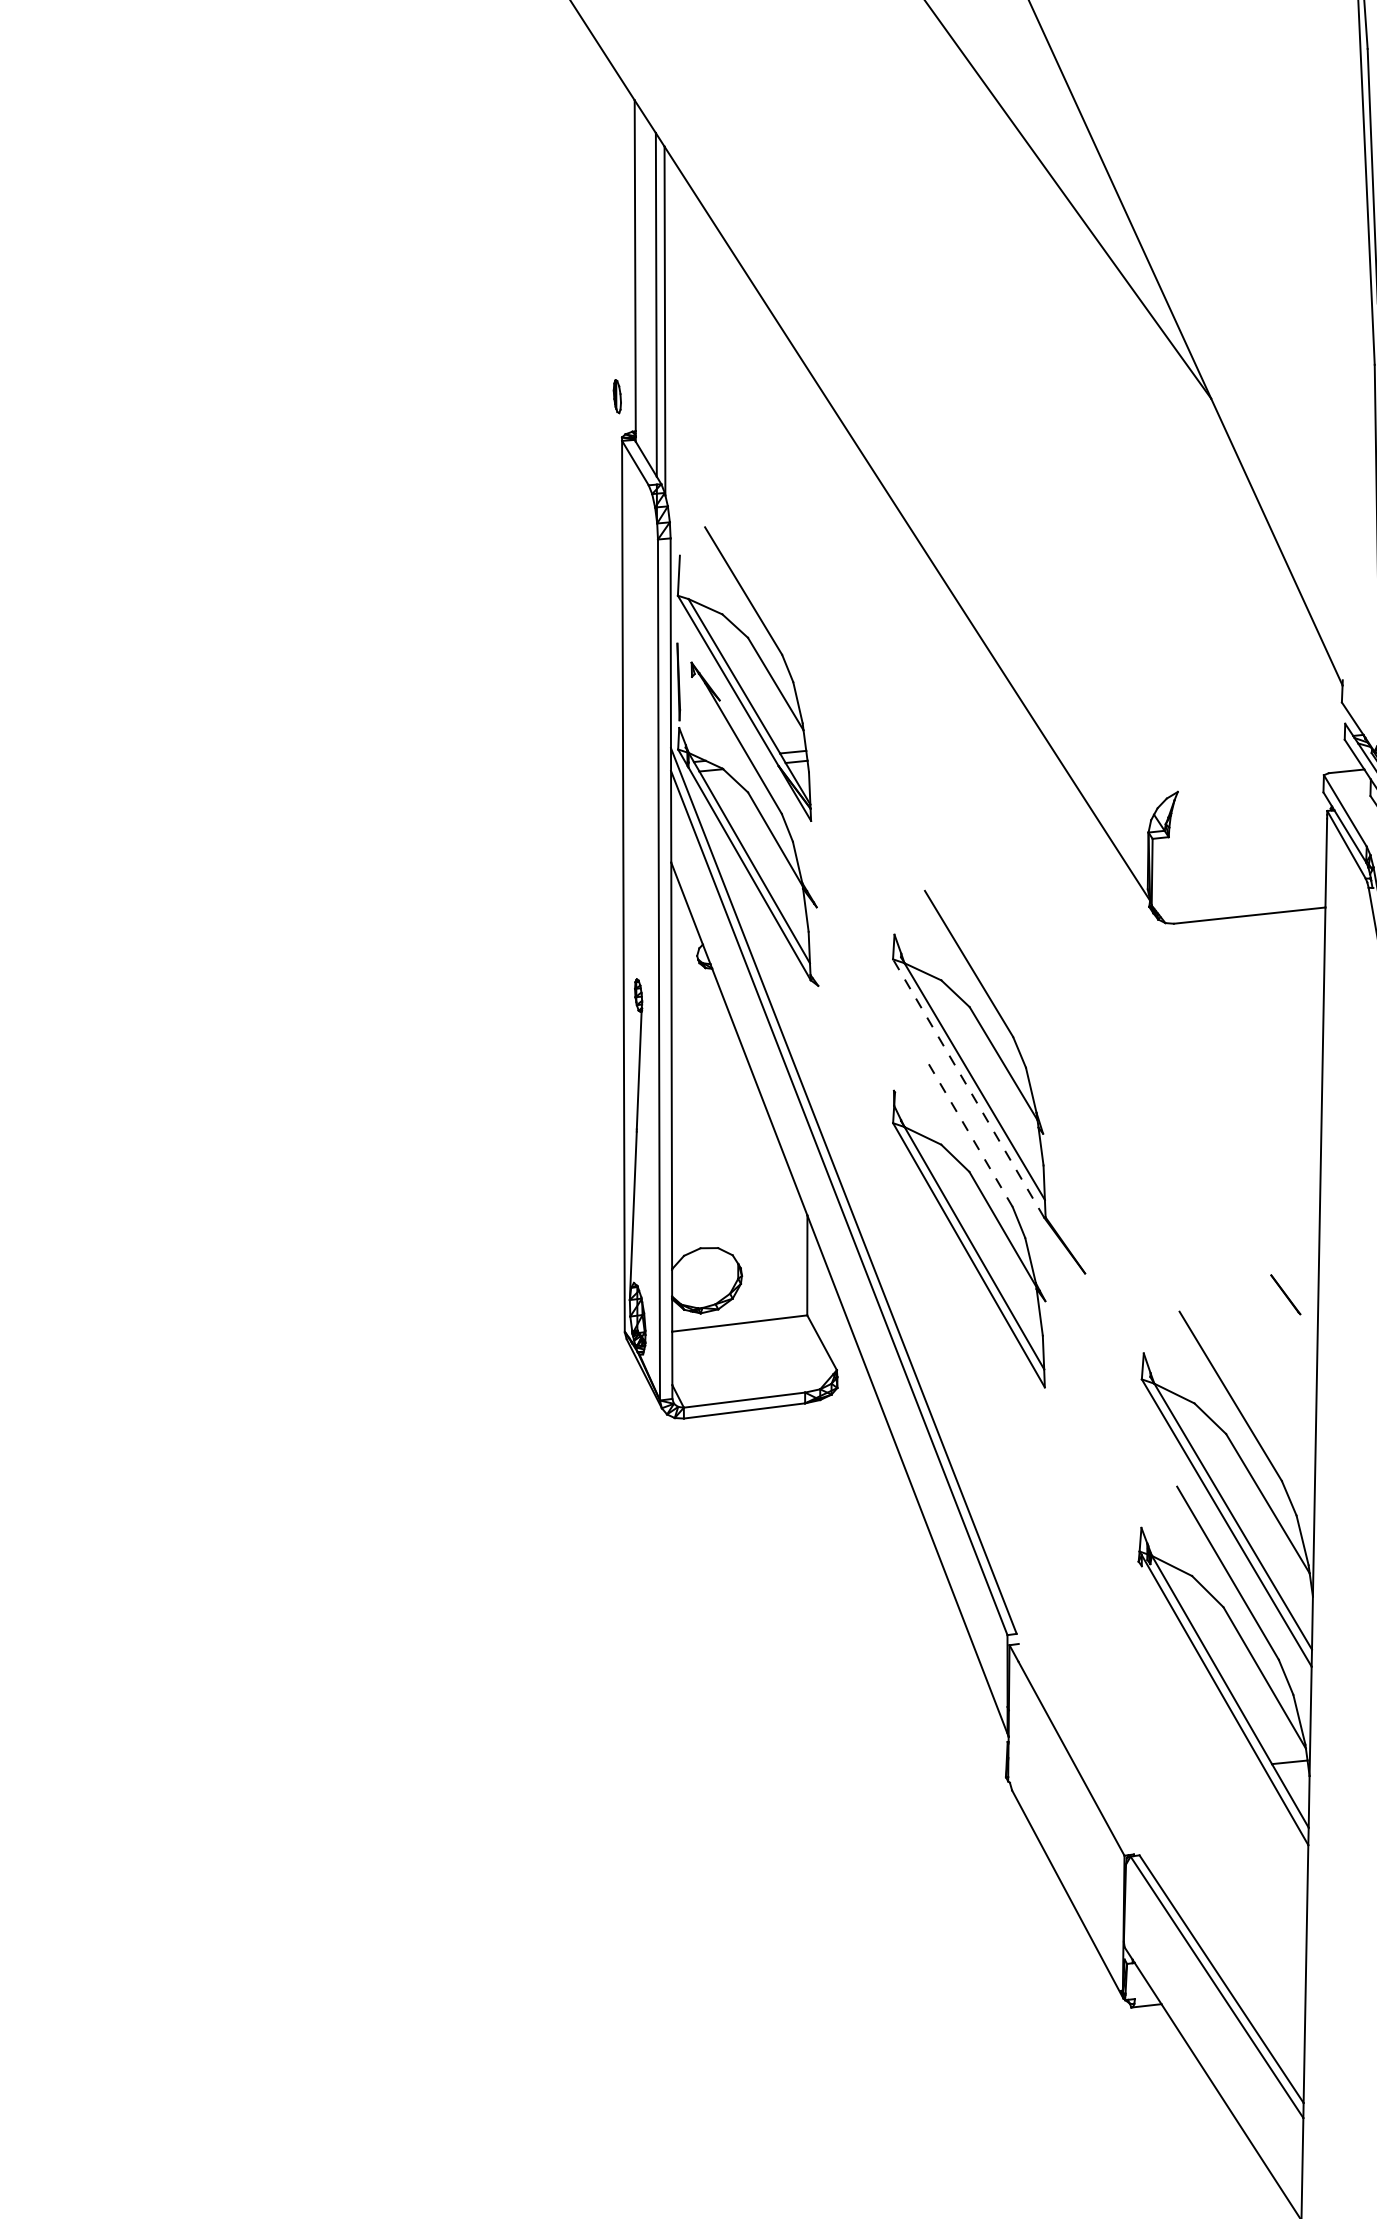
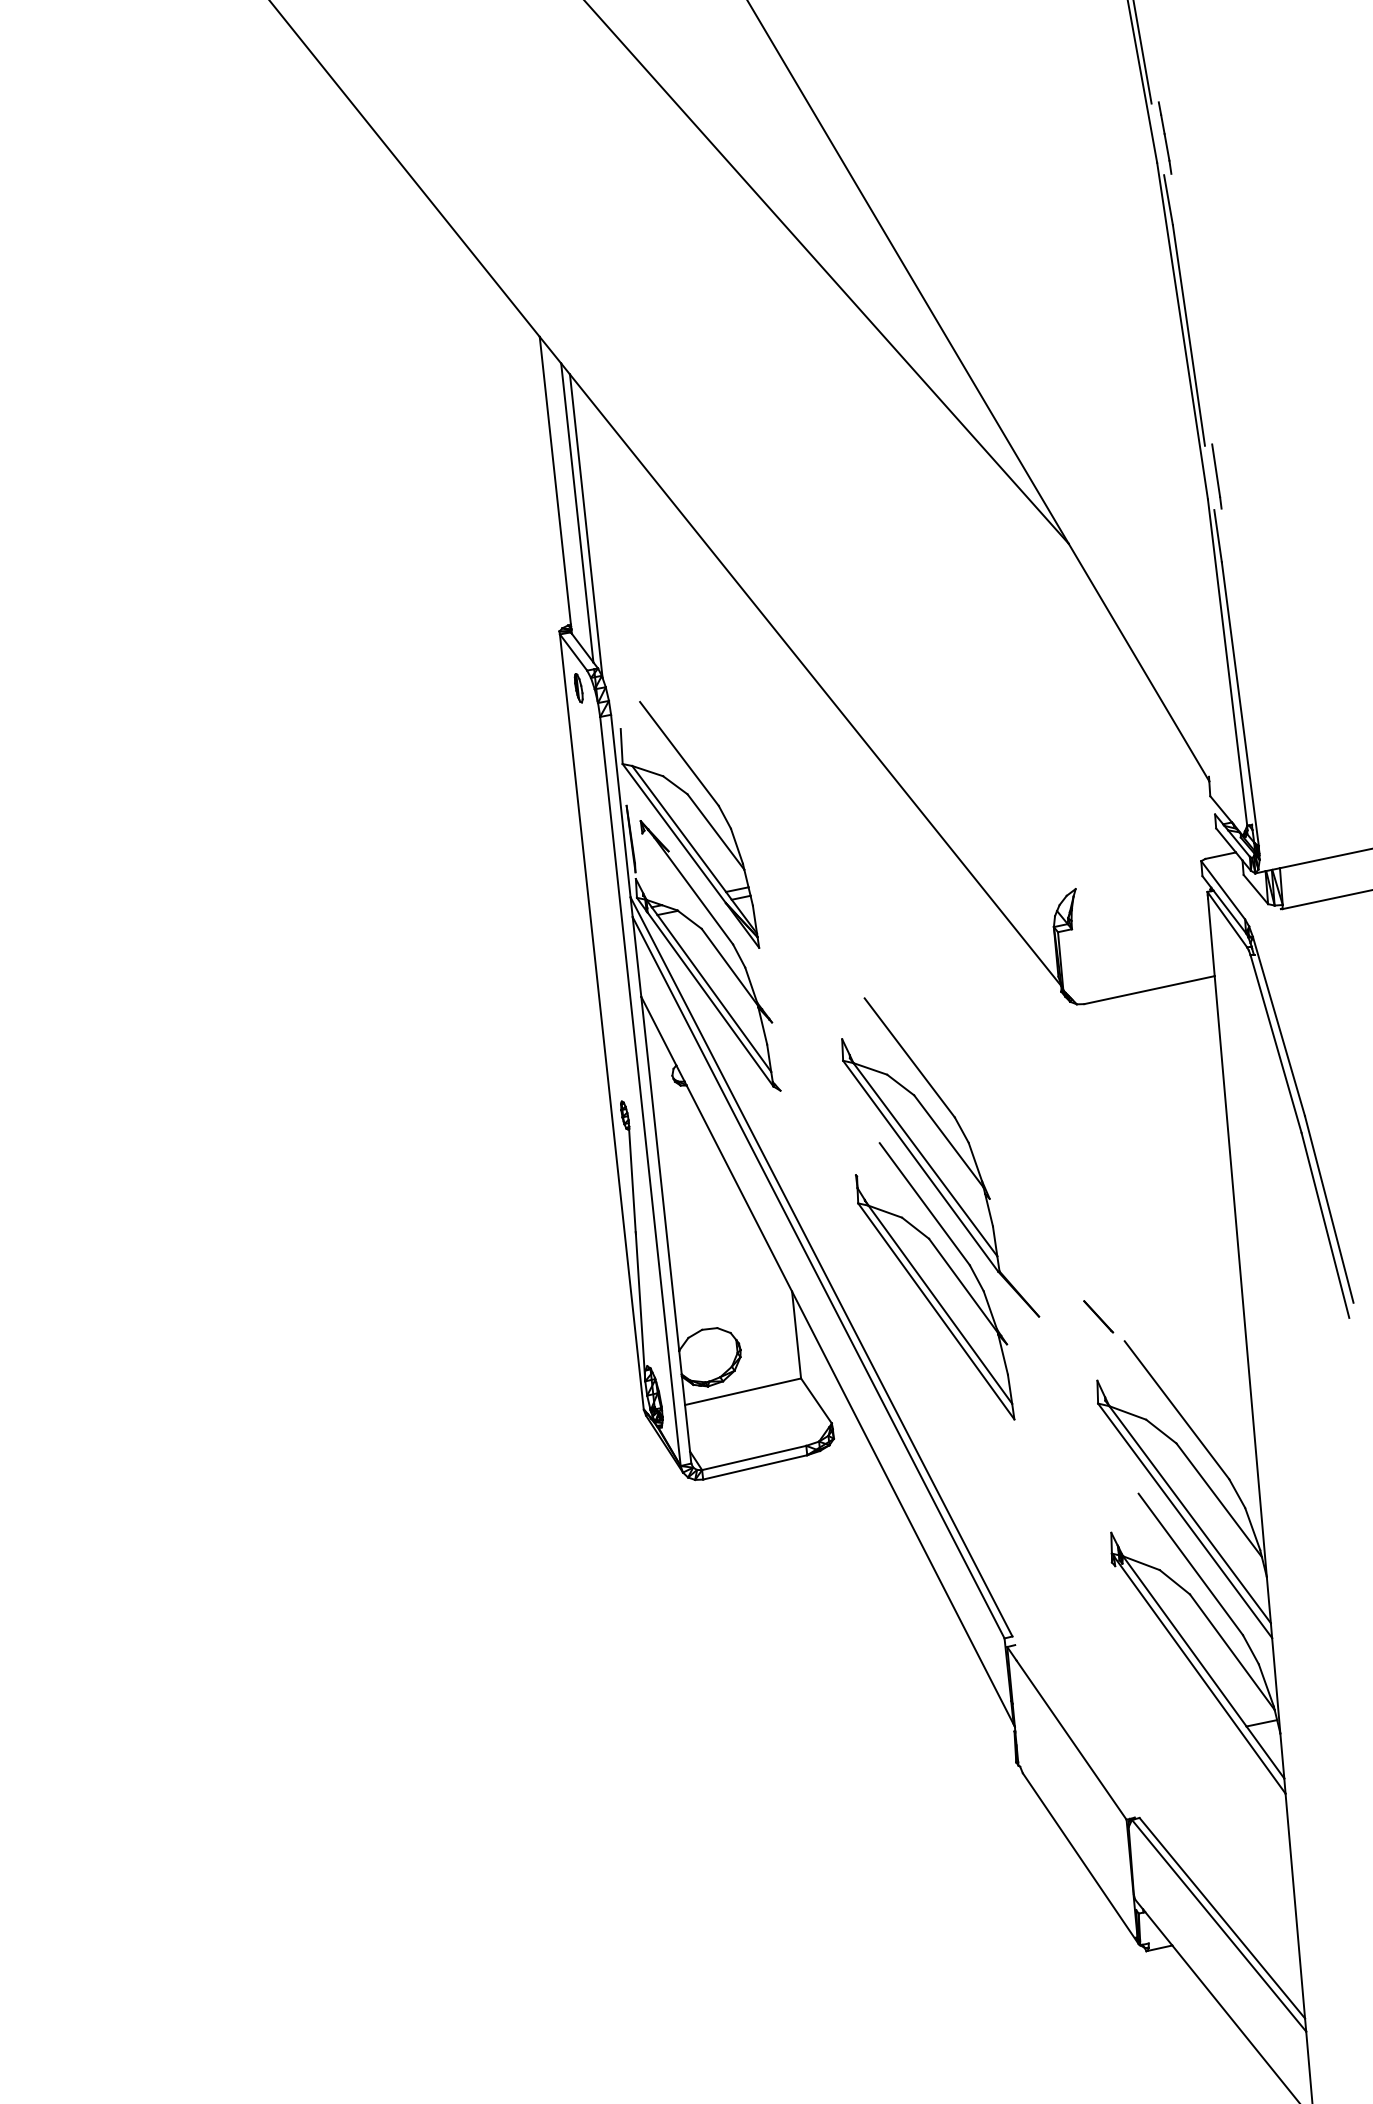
part: (617, 396) -> (578, 688), moved
line: (968, 1088) -> (920, 1166), dashed -> solid
line: (968, 1132) -> (924, 1204), dashed -> solid
line: (1285, 1294) -> (1098, 1316), moved

